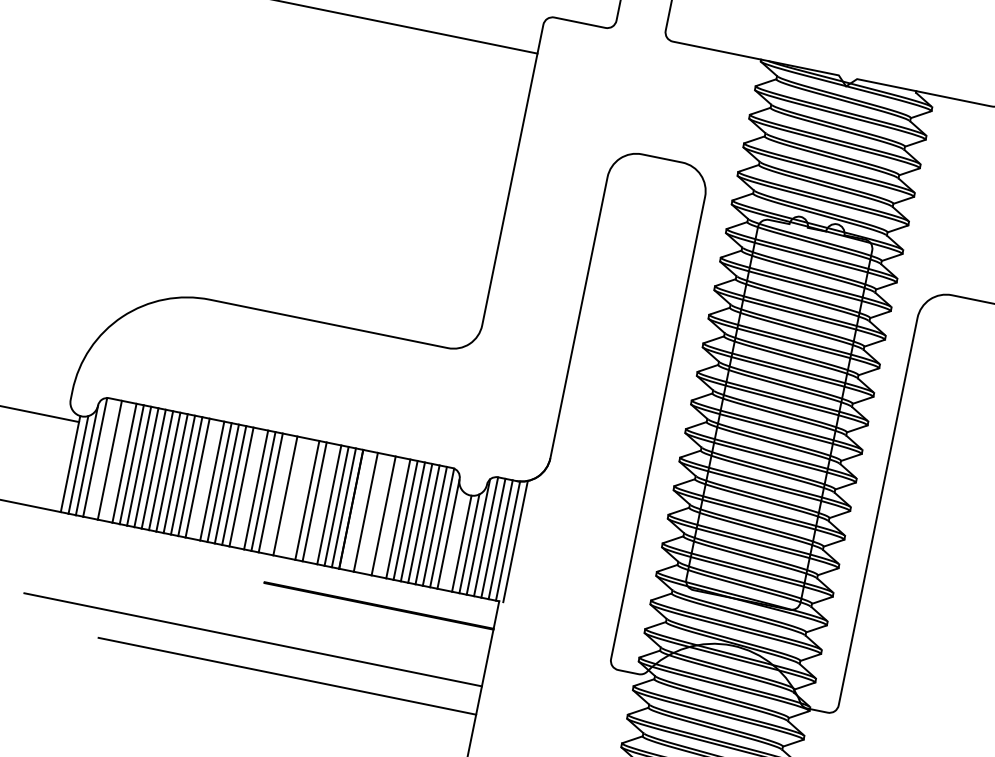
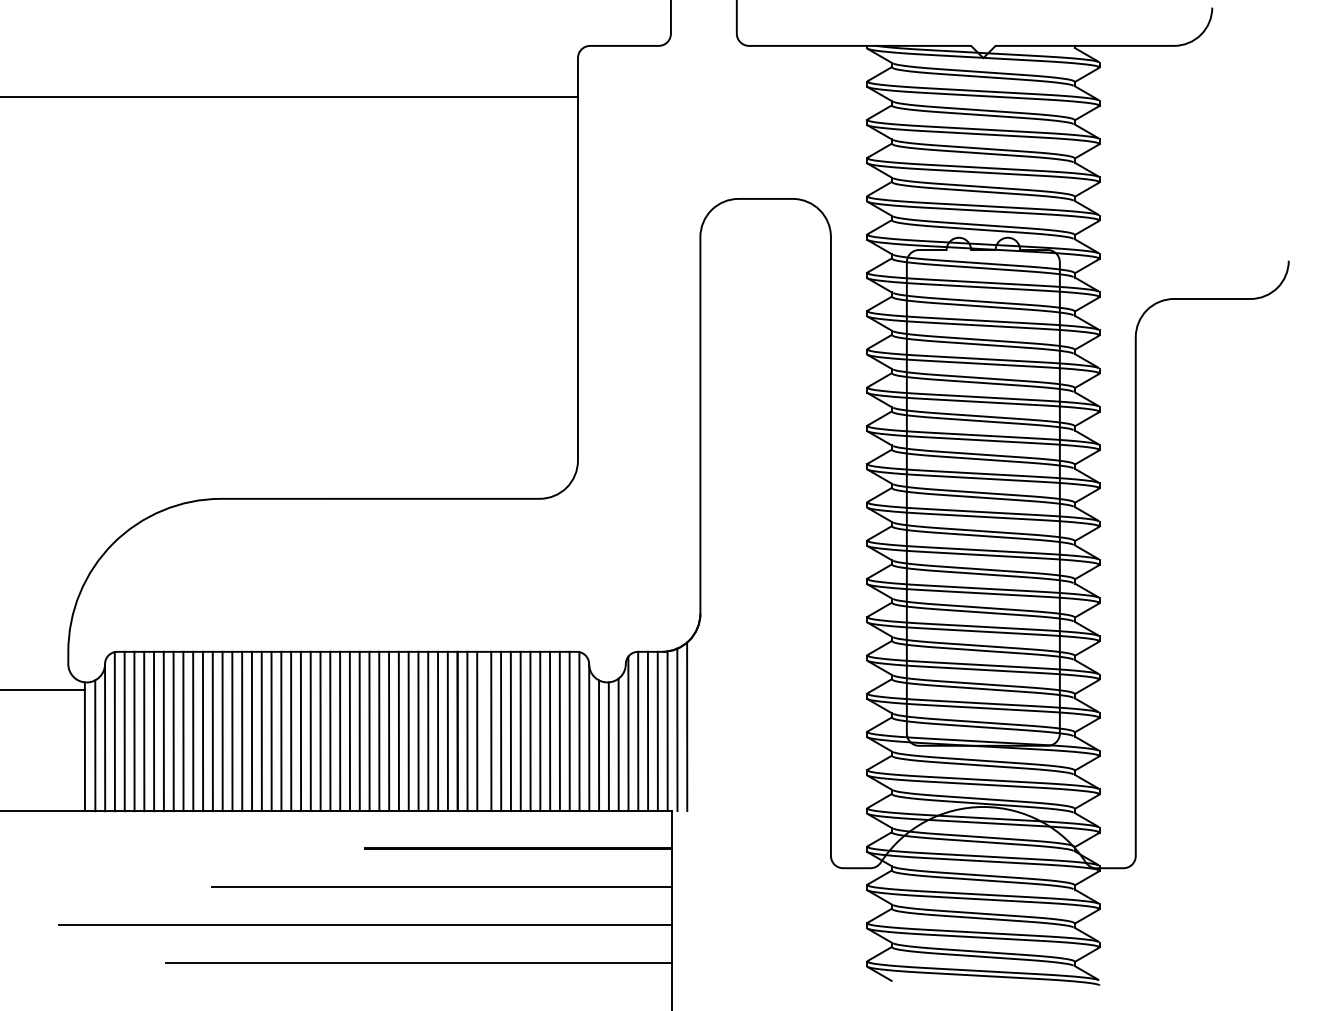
line: (102, 458) -> (124, 731), added
line: (117, 461) -> (144, 731), added
line: (204, 479) -> (261, 731), added
line: (248, 488) -> (320, 731), added
line: (277, 494) -> (359, 731), added
line: (292, 497) -> (379, 731), added
line: (300, 499) -> (389, 731), added
line: (321, 503) -> (418, 731), added
line: (358, 510) -> (467, 731), added
line: (376, 514) -> (491, 731), added
line: (390, 517) -> (510, 731), added
line: (523, 540) -> (687, 726), added
line: (455, 541) -> (599, 745), added
line: (316, 622) -> (442, 886), added

